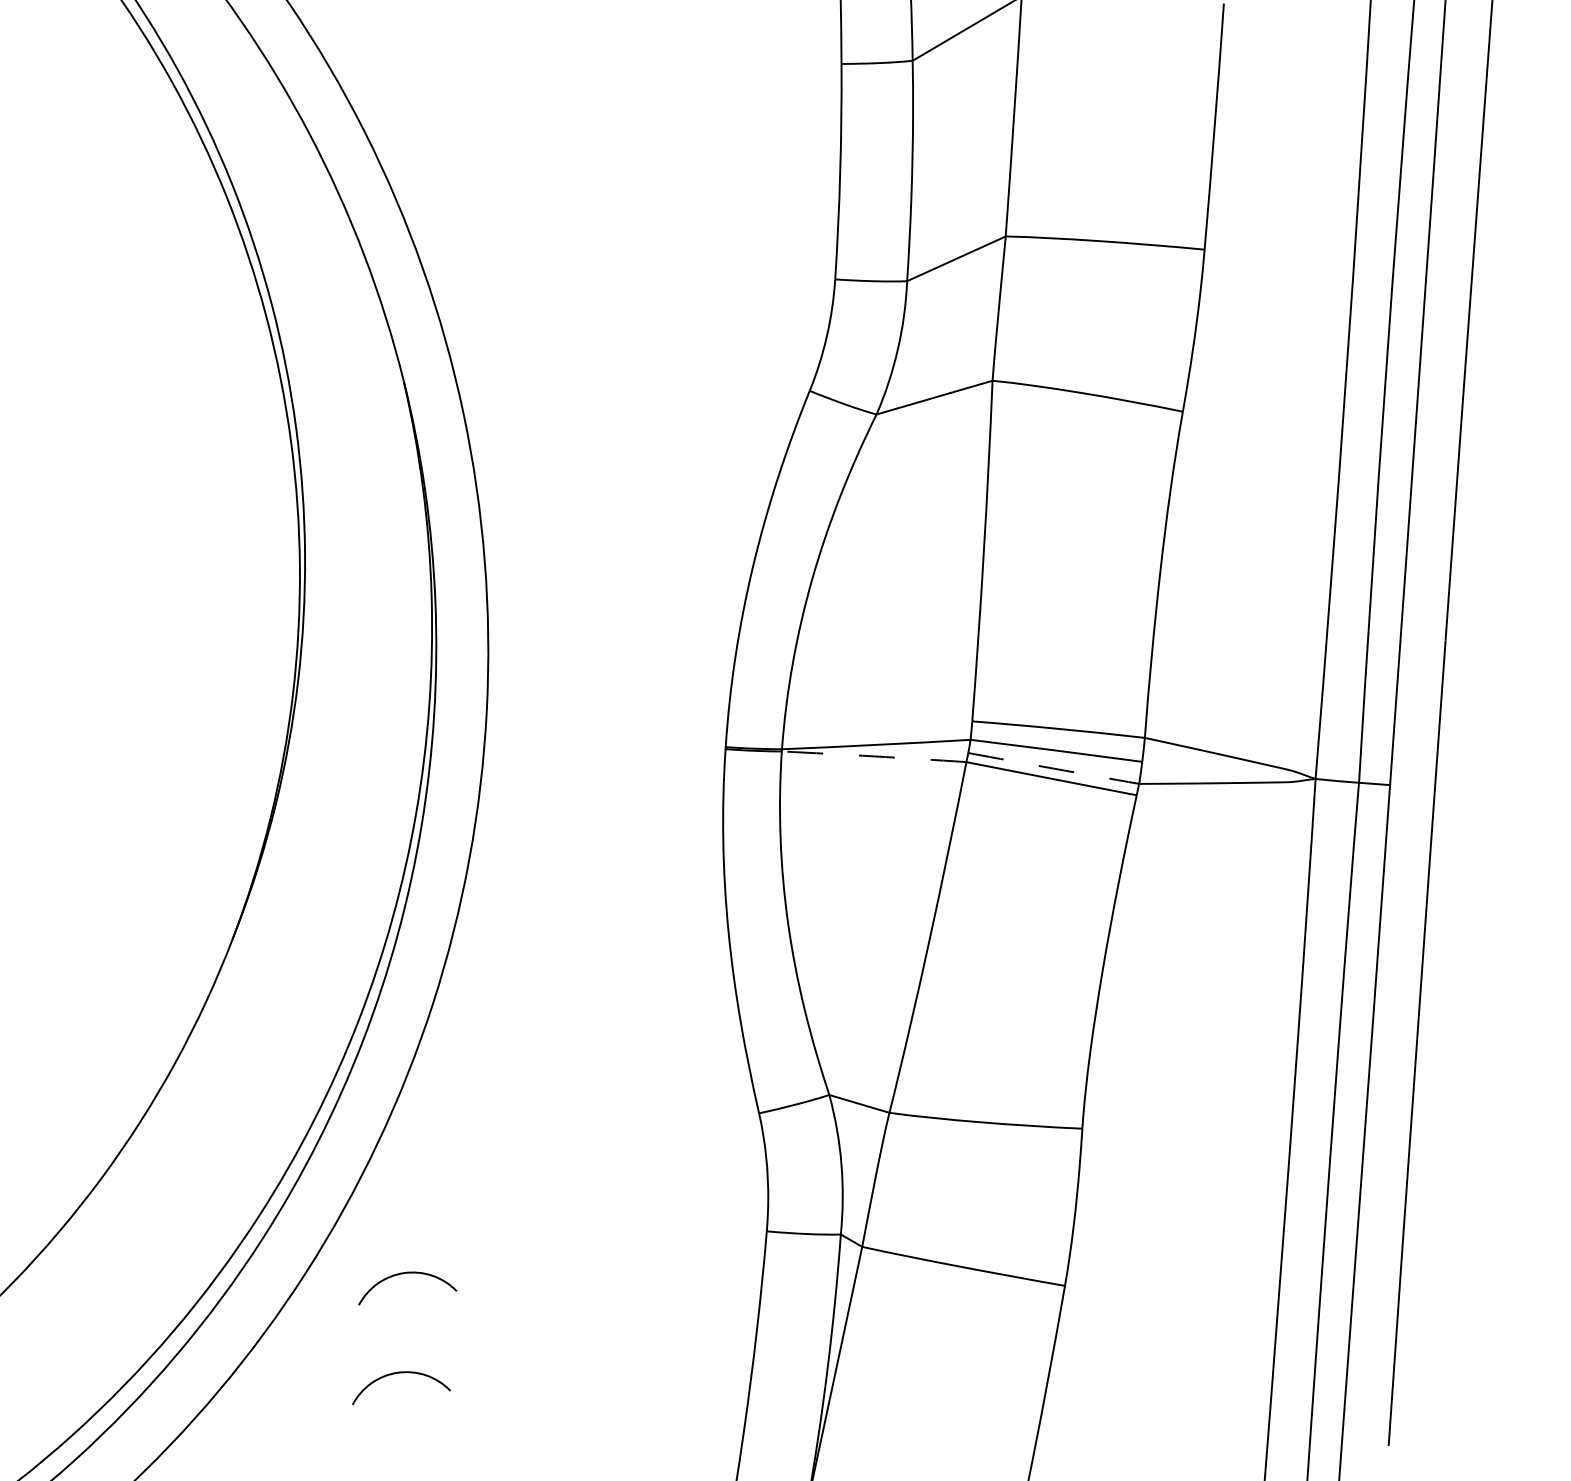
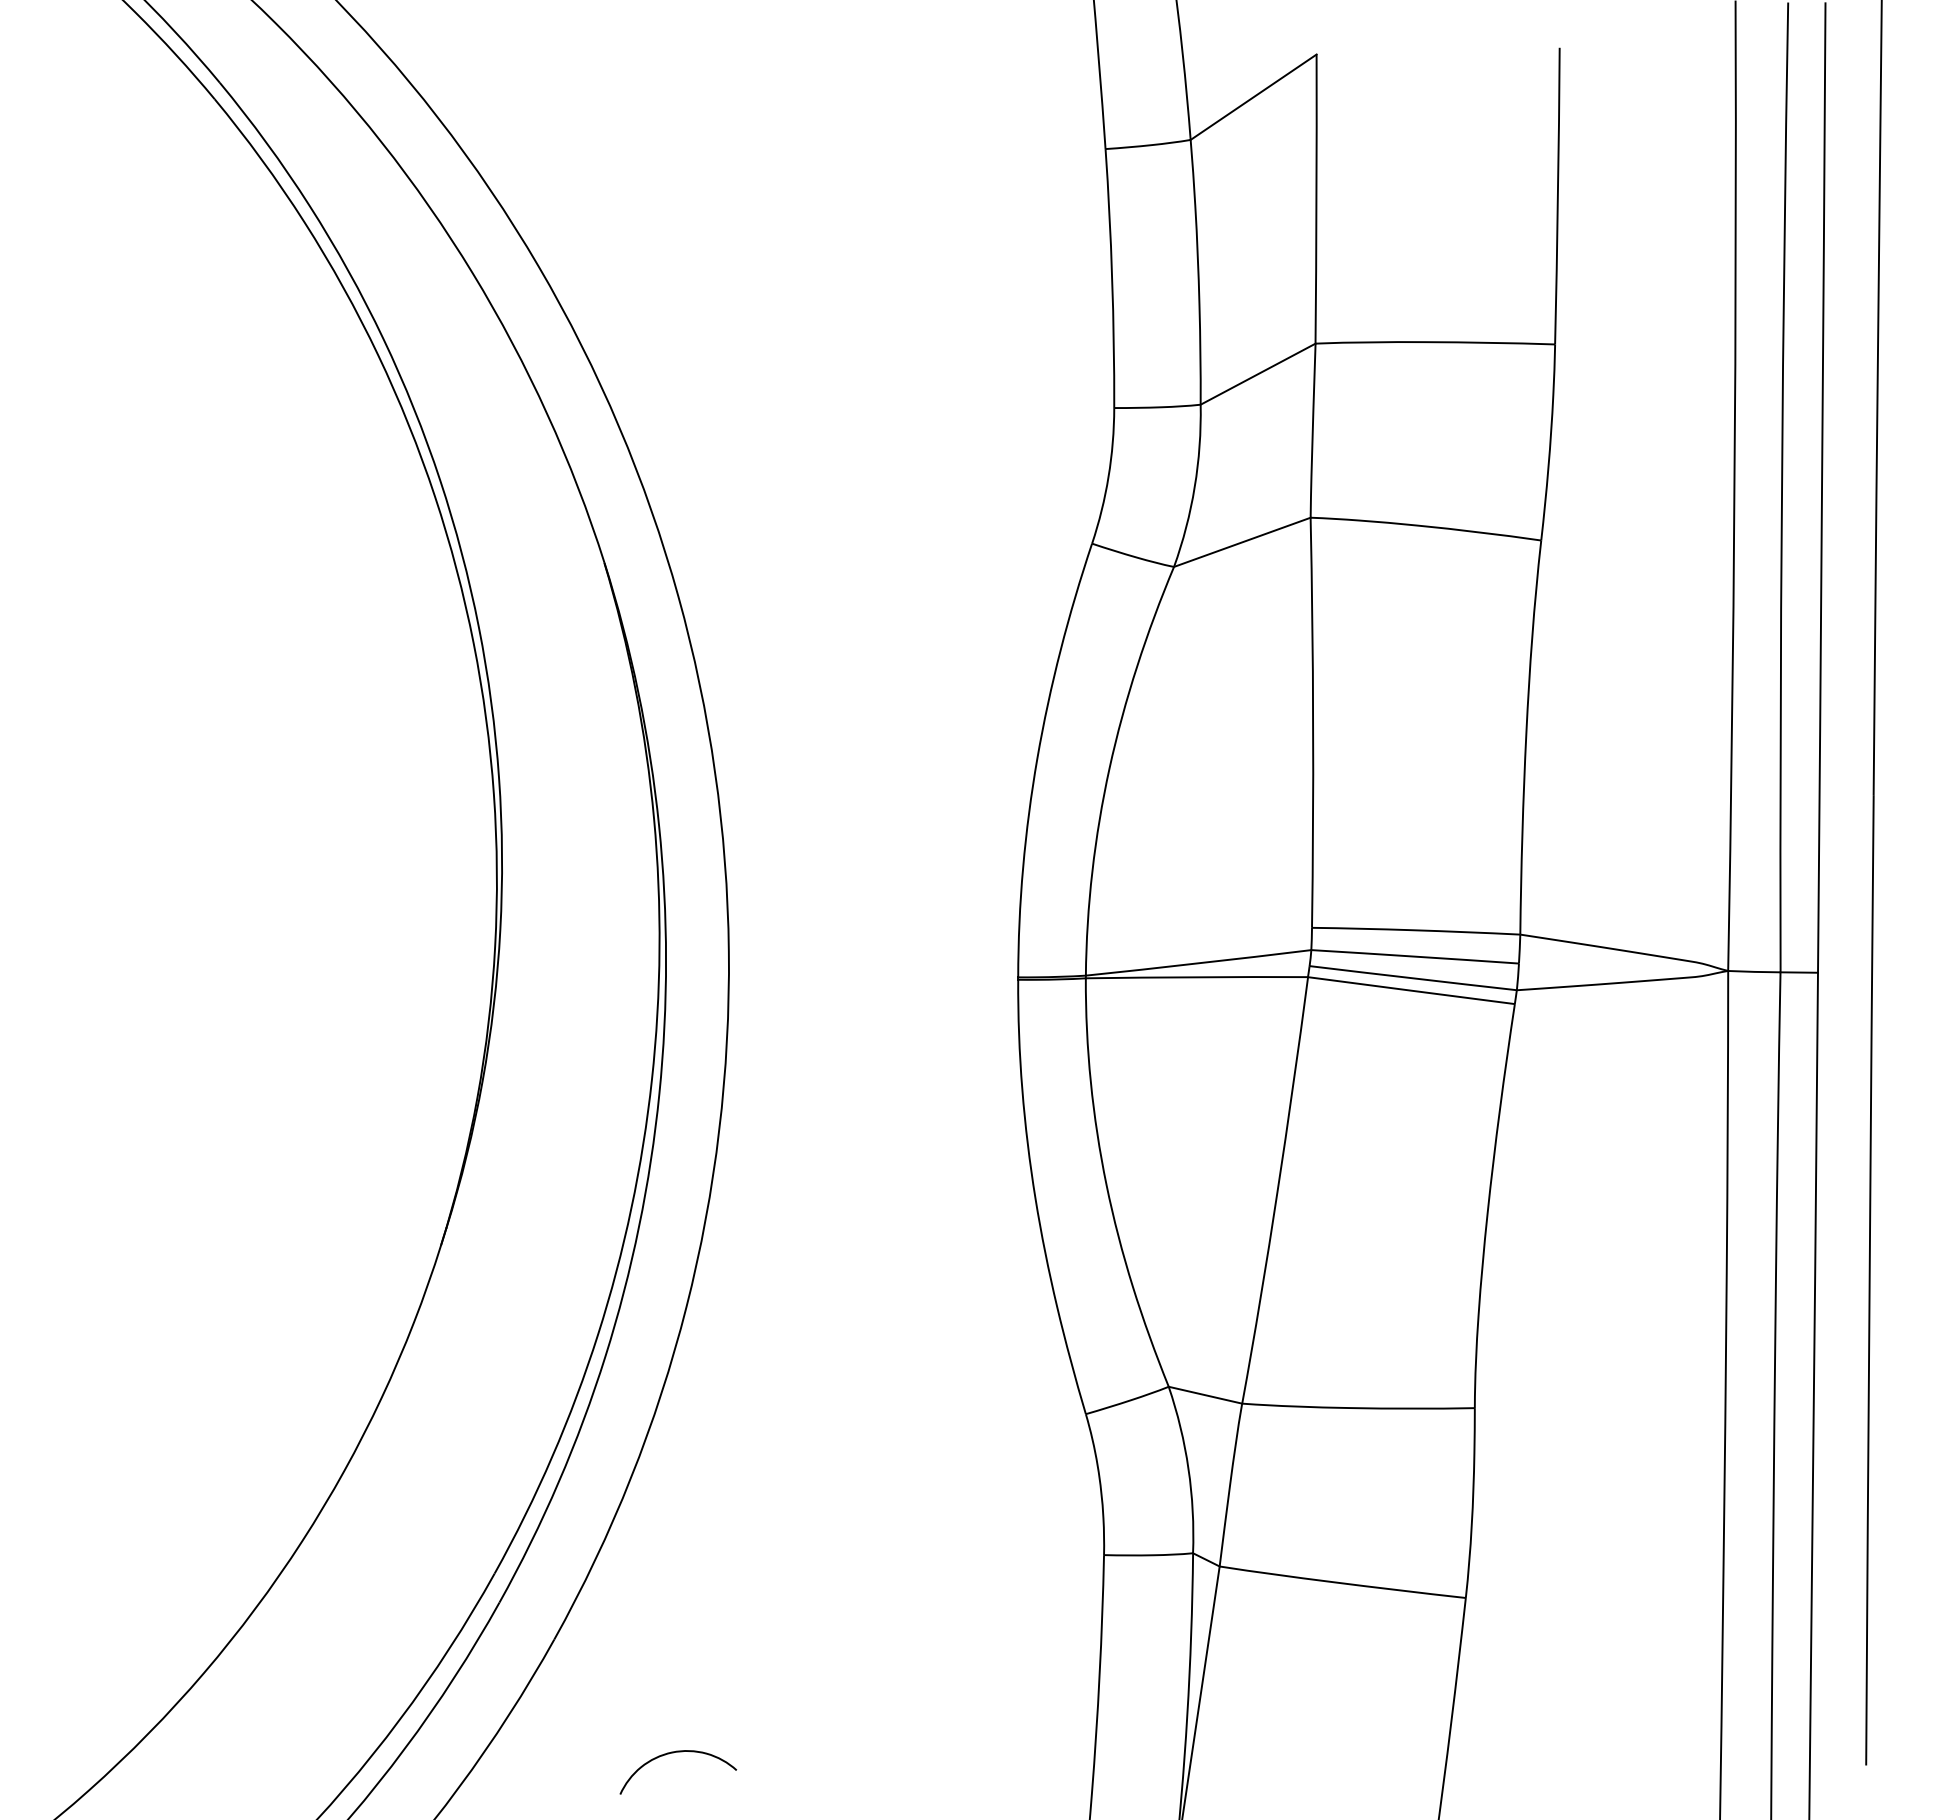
arc: (873, 756) -> (1196, 977), dashed -> solid
arc: (1053, 768) -> (1413, 978), dashed -> solid
curve: (405, 1273) -> (673, 1633), removed

